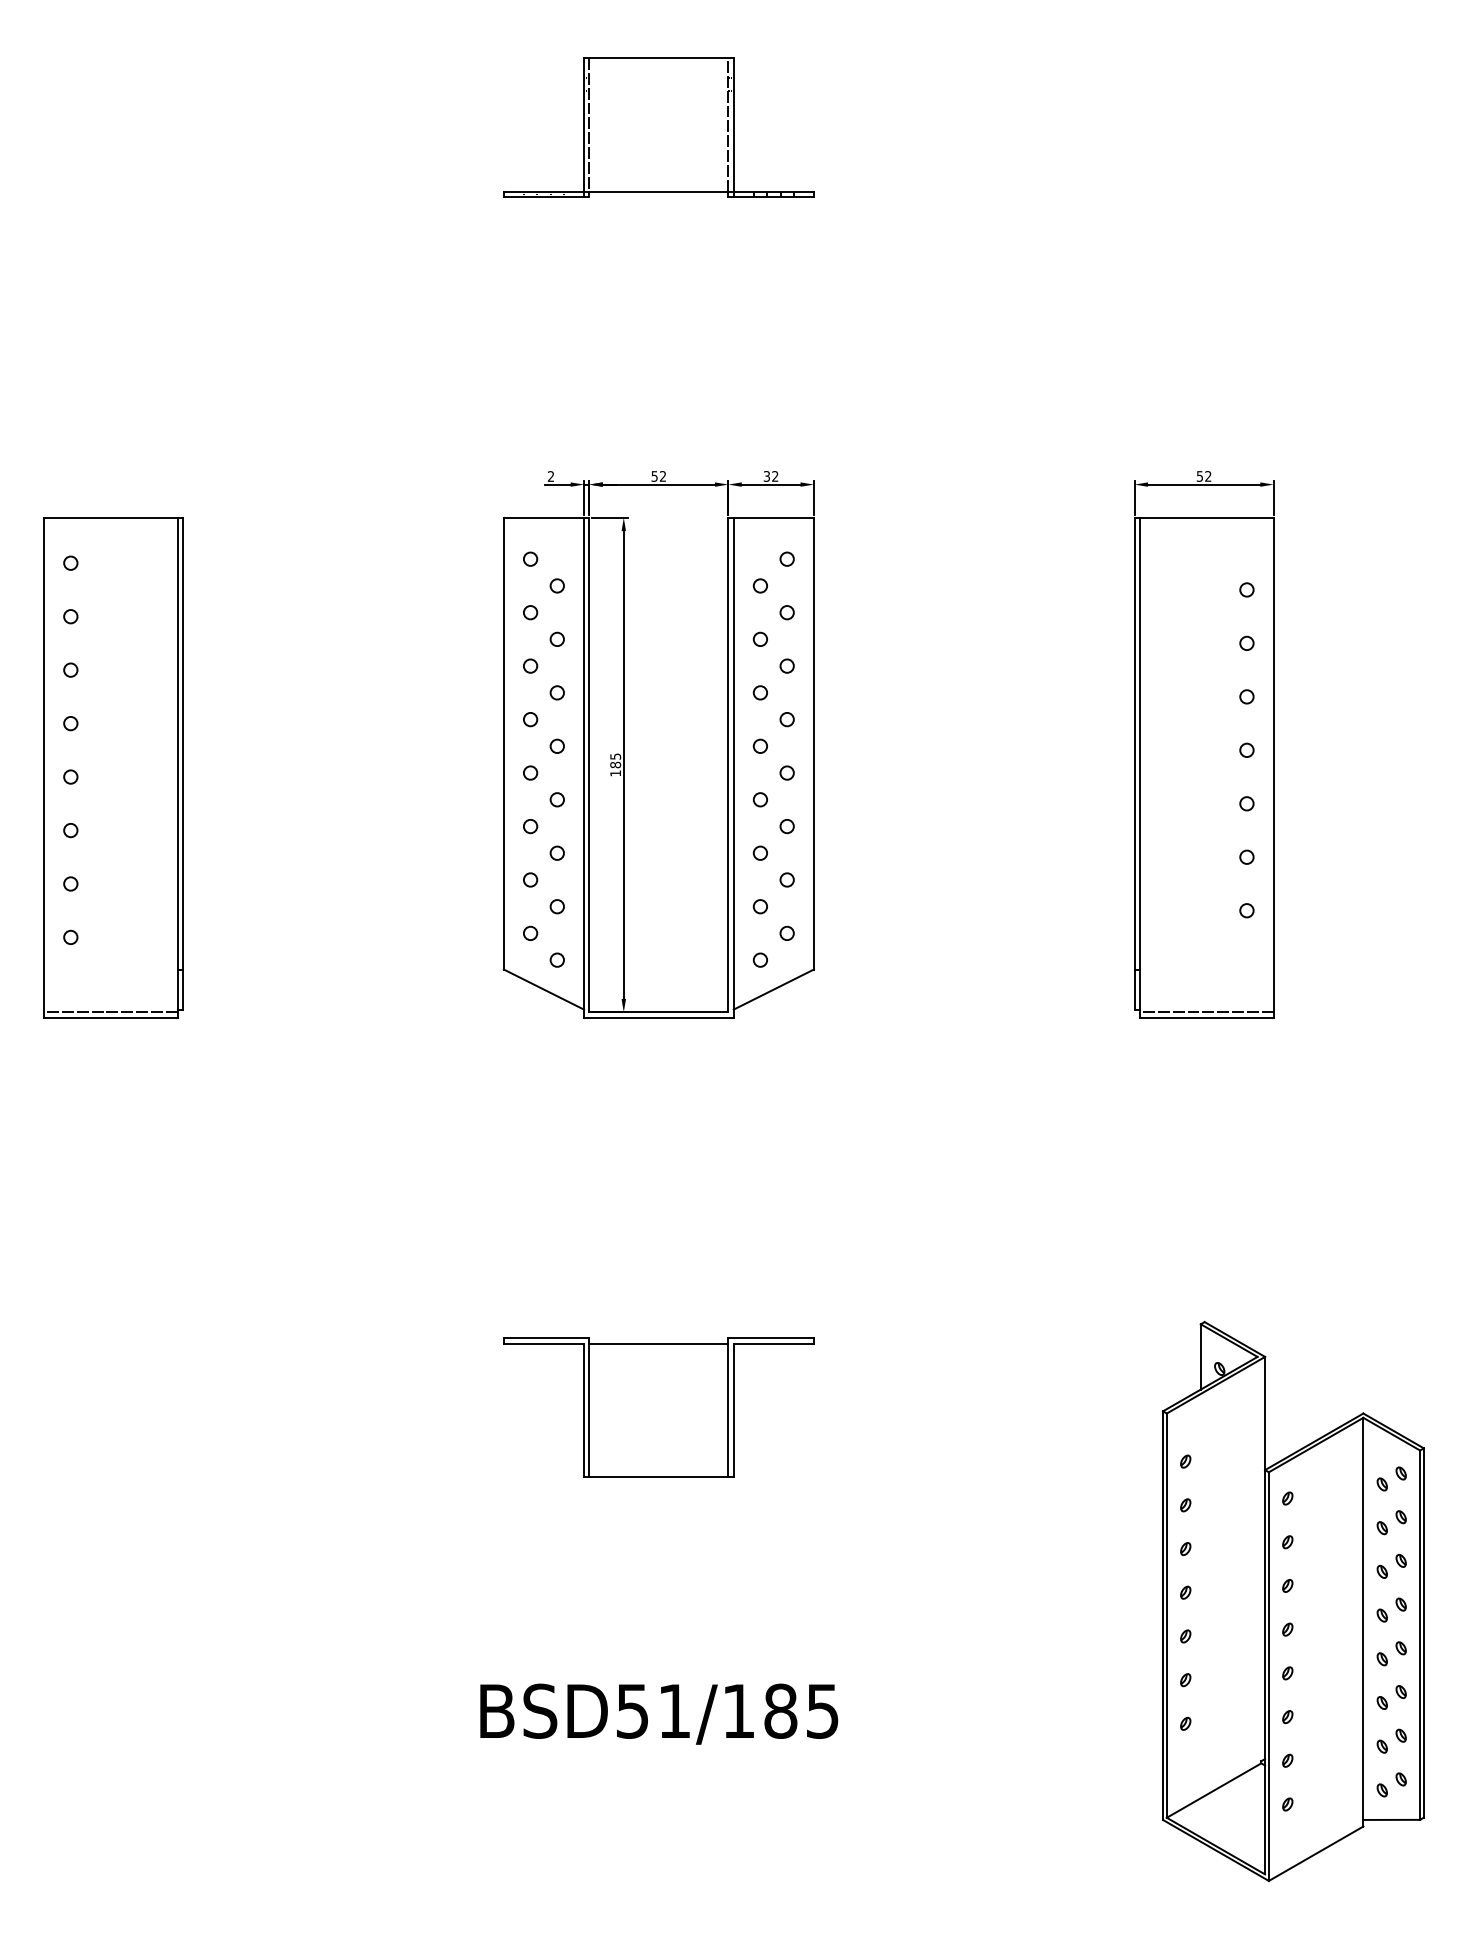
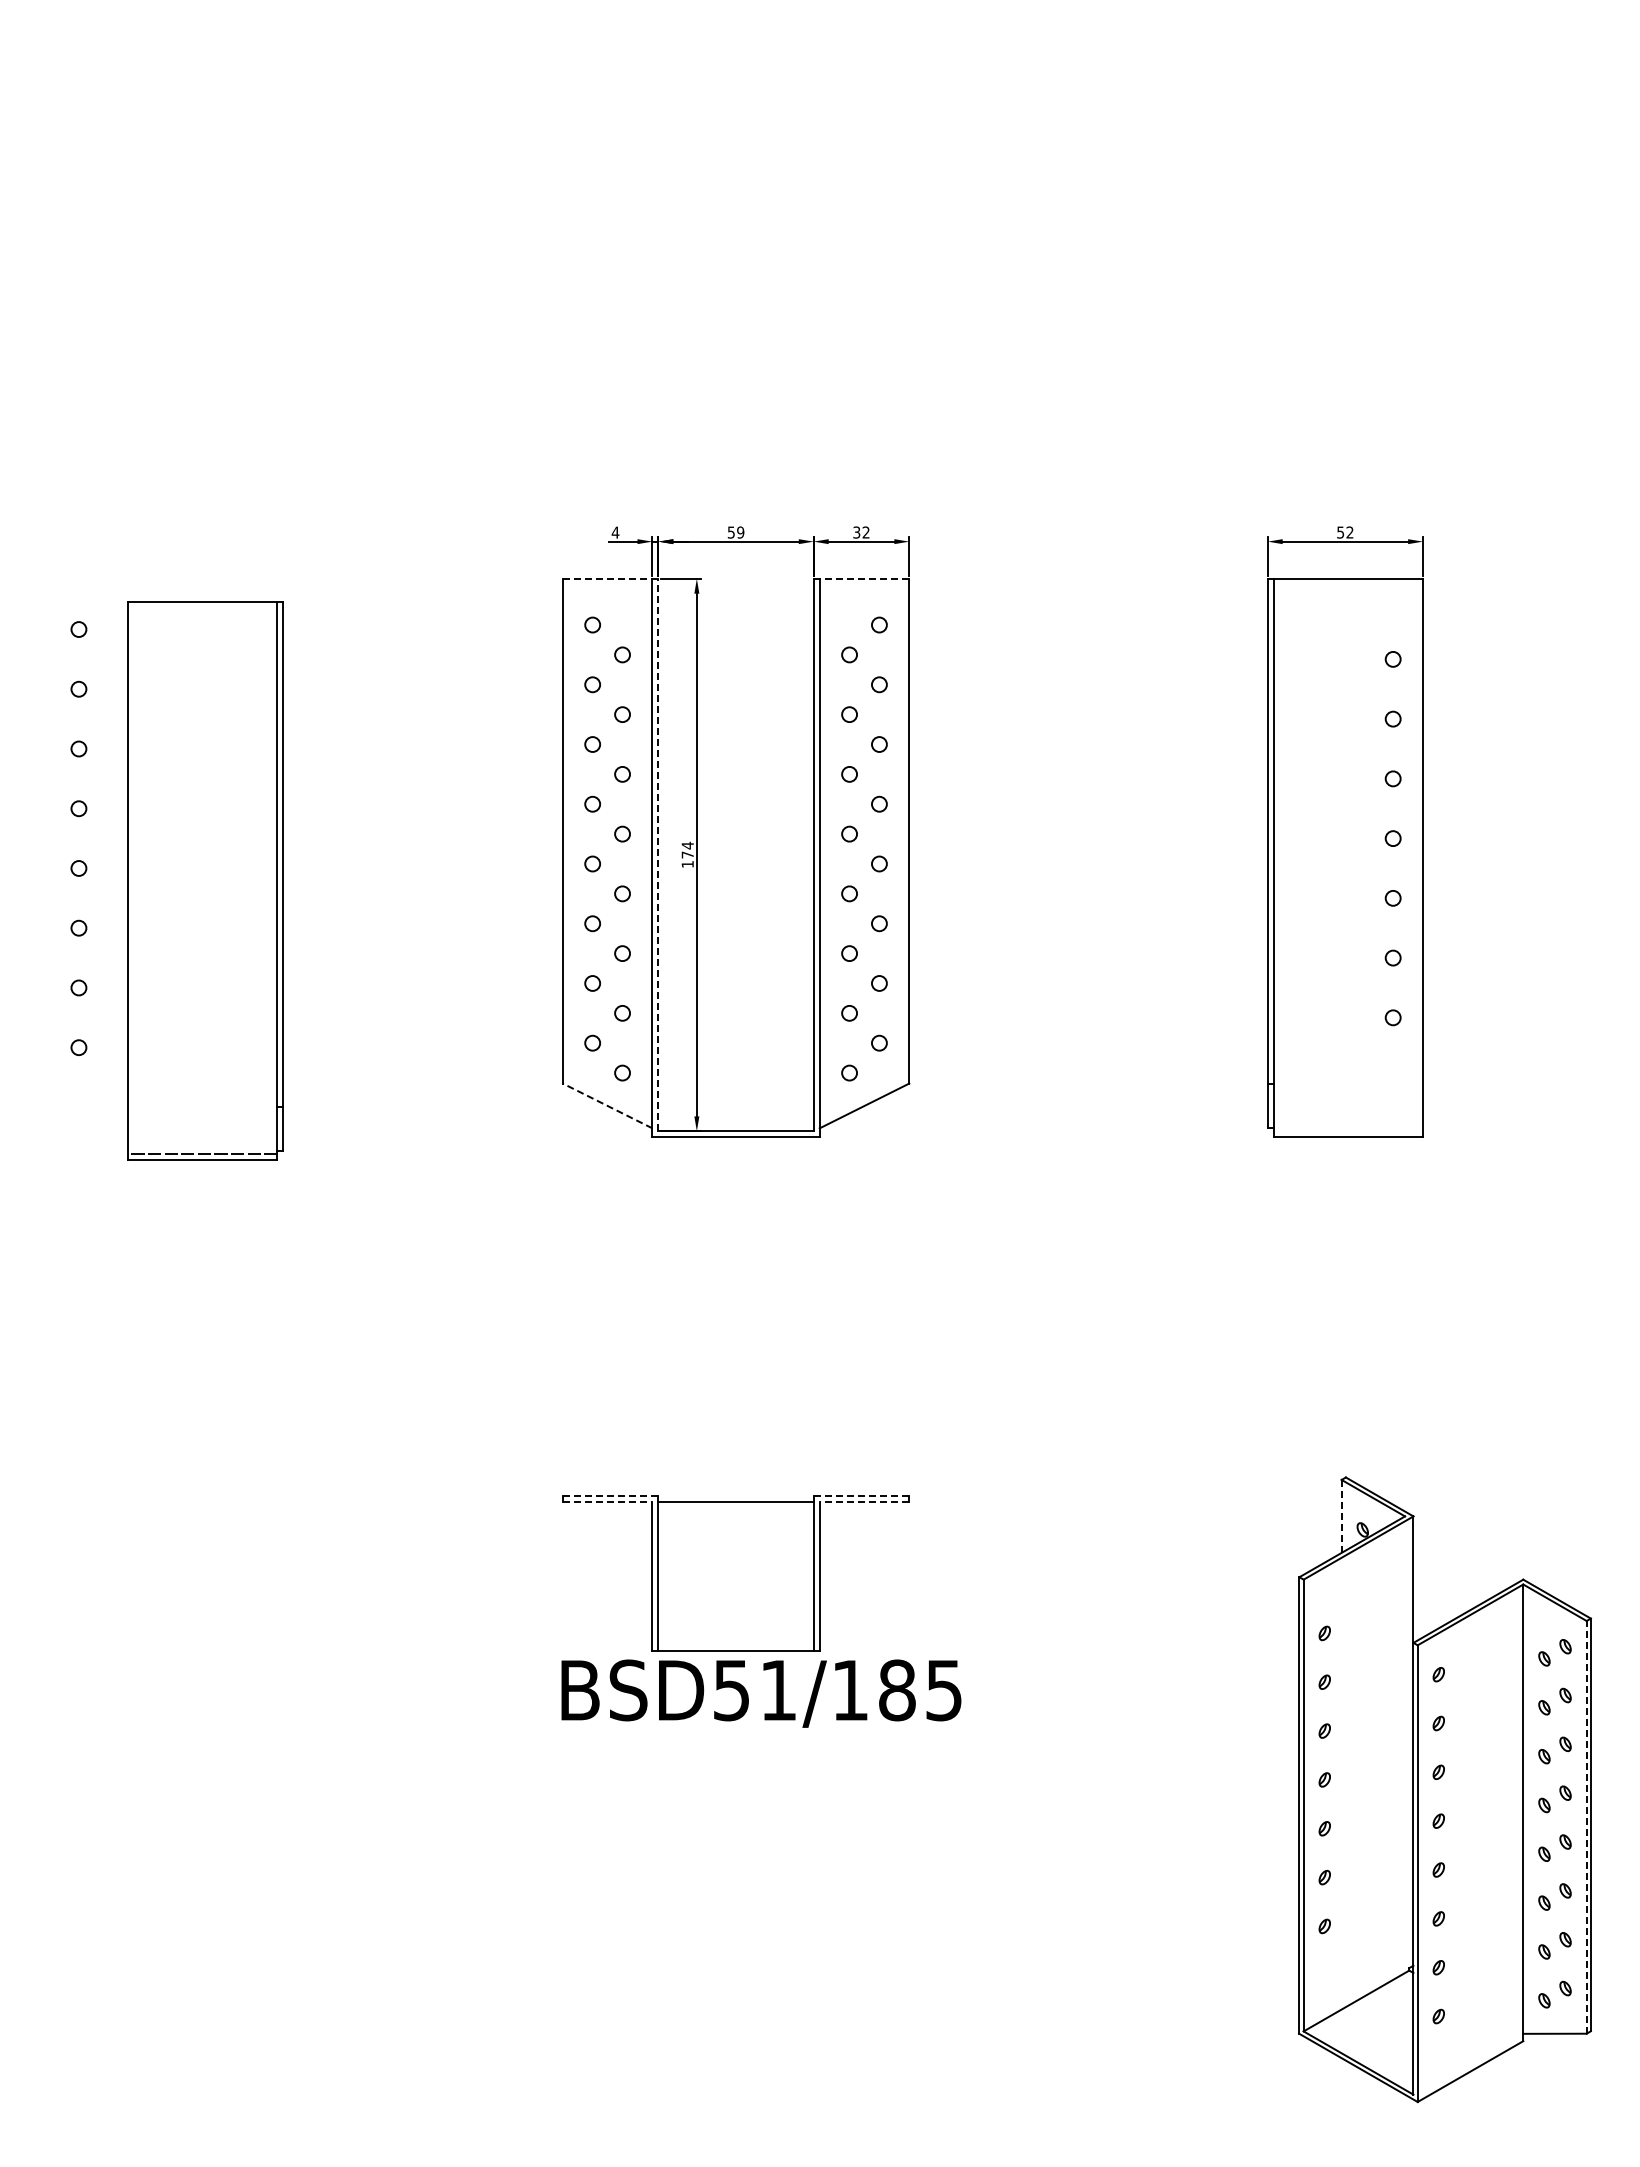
part: (658, 127) -> (735, 142), removed
text: (550, 476) -> (615, 532), 2 -> 4
text: (662, 476) -> (740, 532), 52 -> 59
line: (543, 517) -> (607, 578), solid -> dashed
line: (773, 517) -> (864, 578), solid -> dashed
text: (615, 760) -> (687, 849), 185 -> 174
line: (589, 764) -> (658, 854), solid -> dashed
part: (113, 767) -> (205, 880), moved
line: (543, 989) -> (607, 1105), solid -> dashed
line: (1206, 1012) -> (1348, 1131), removed
line: (546, 1338) -> (610, 1495), solid -> dashed
line: (771, 1338) -> (861, 1495), solid -> dashed
line: (543, 1343) -> (607, 1501), solid -> dashed
line: (773, 1343) -> (864, 1501), solid -> dashed
line: (1200, 1356) -> (1341, 1515), solid -> dashed
line: (1419, 1634) -> (1586, 1826), solid -> dashed
text: (659, 1714) -> (761, 1693), moved

